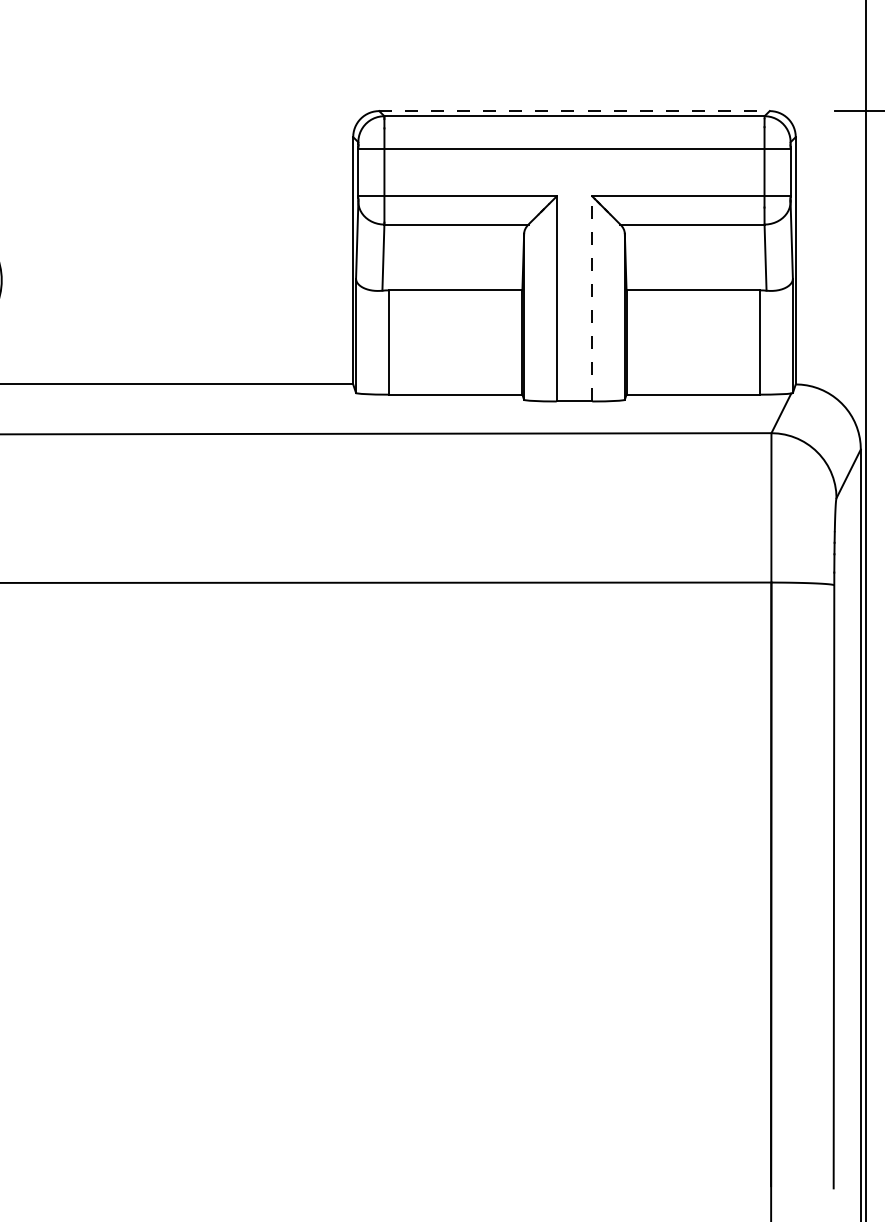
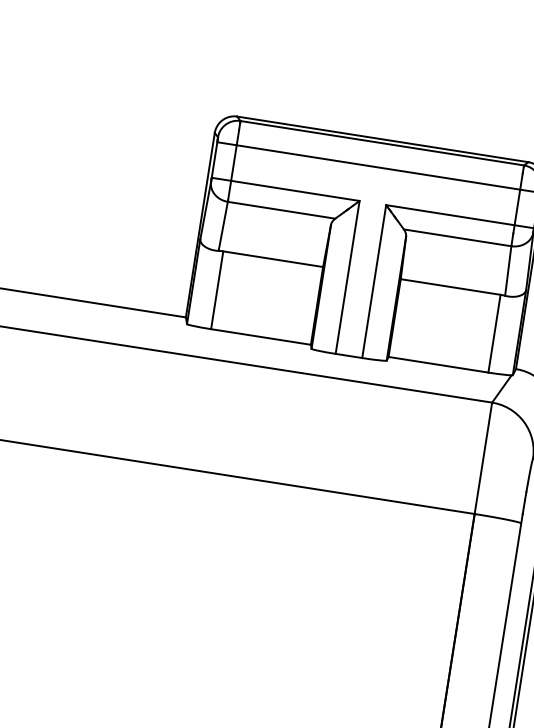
line: (574, 111) -> (382, 139), dashed -> solid
line: (592, 298) -> (374, 281), dashed -> solid

